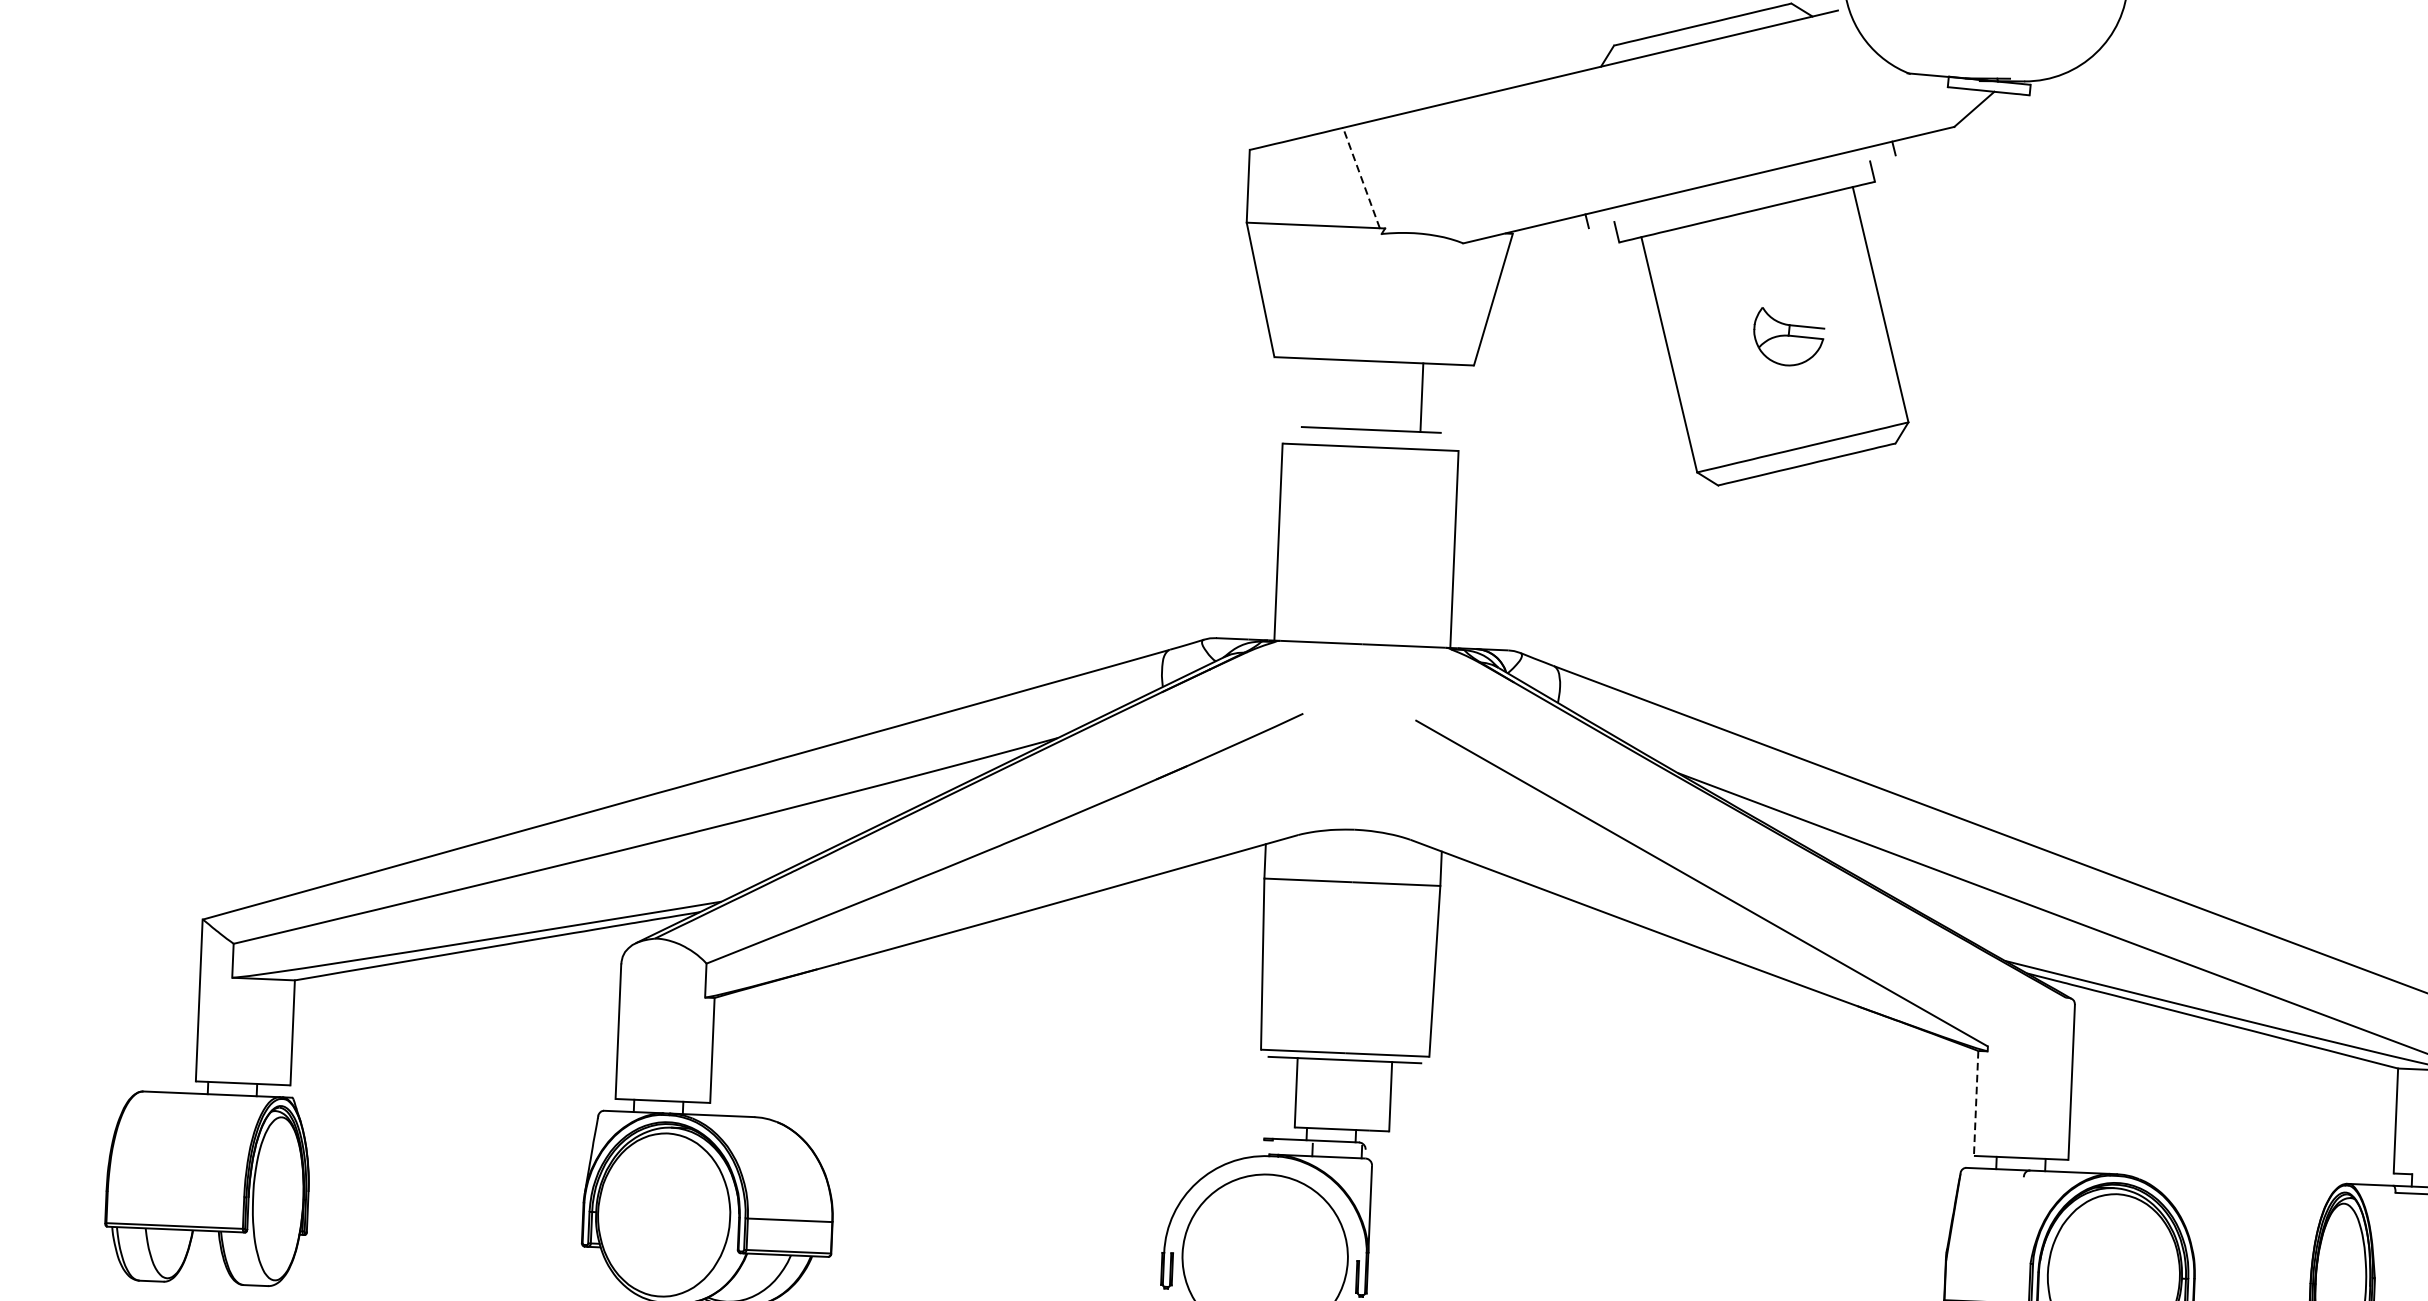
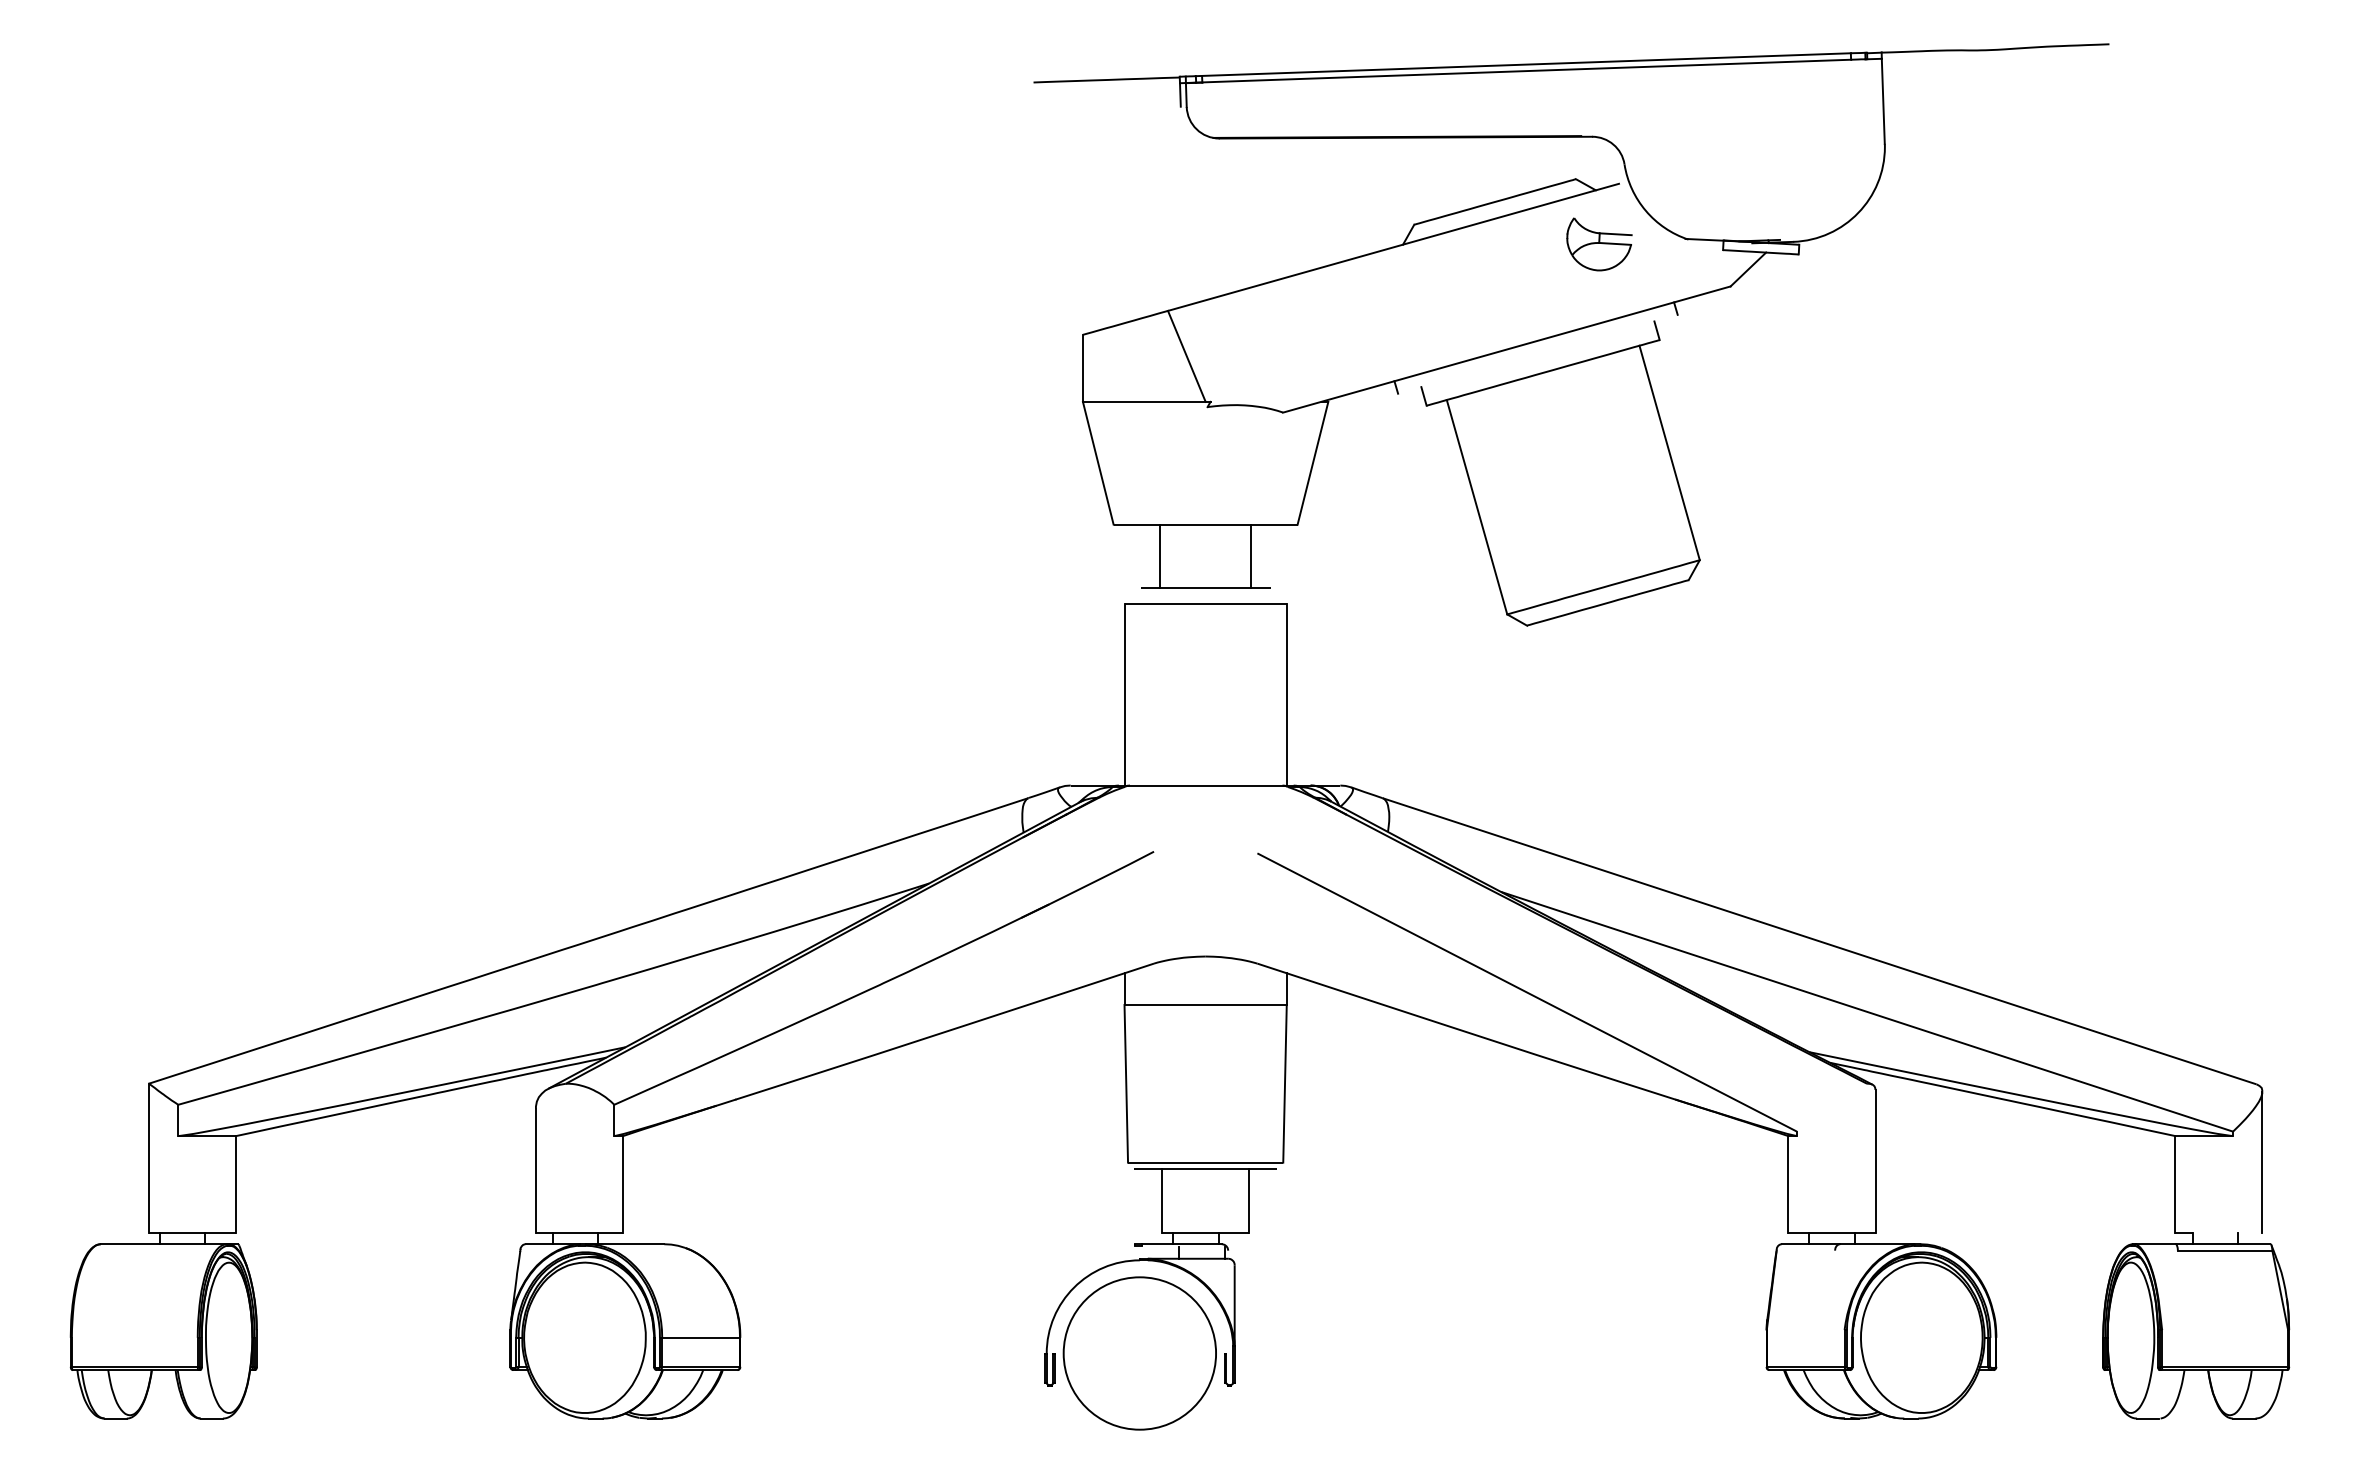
line: (1361, 177) -> (1186, 355), dashed -> solid
part: (1788, 337) -> (1599, 244), moved
line: (1323, 392) -> (1160, 555), added
line: (1976, 1104) -> (1788, 1185), dashed -> solid

